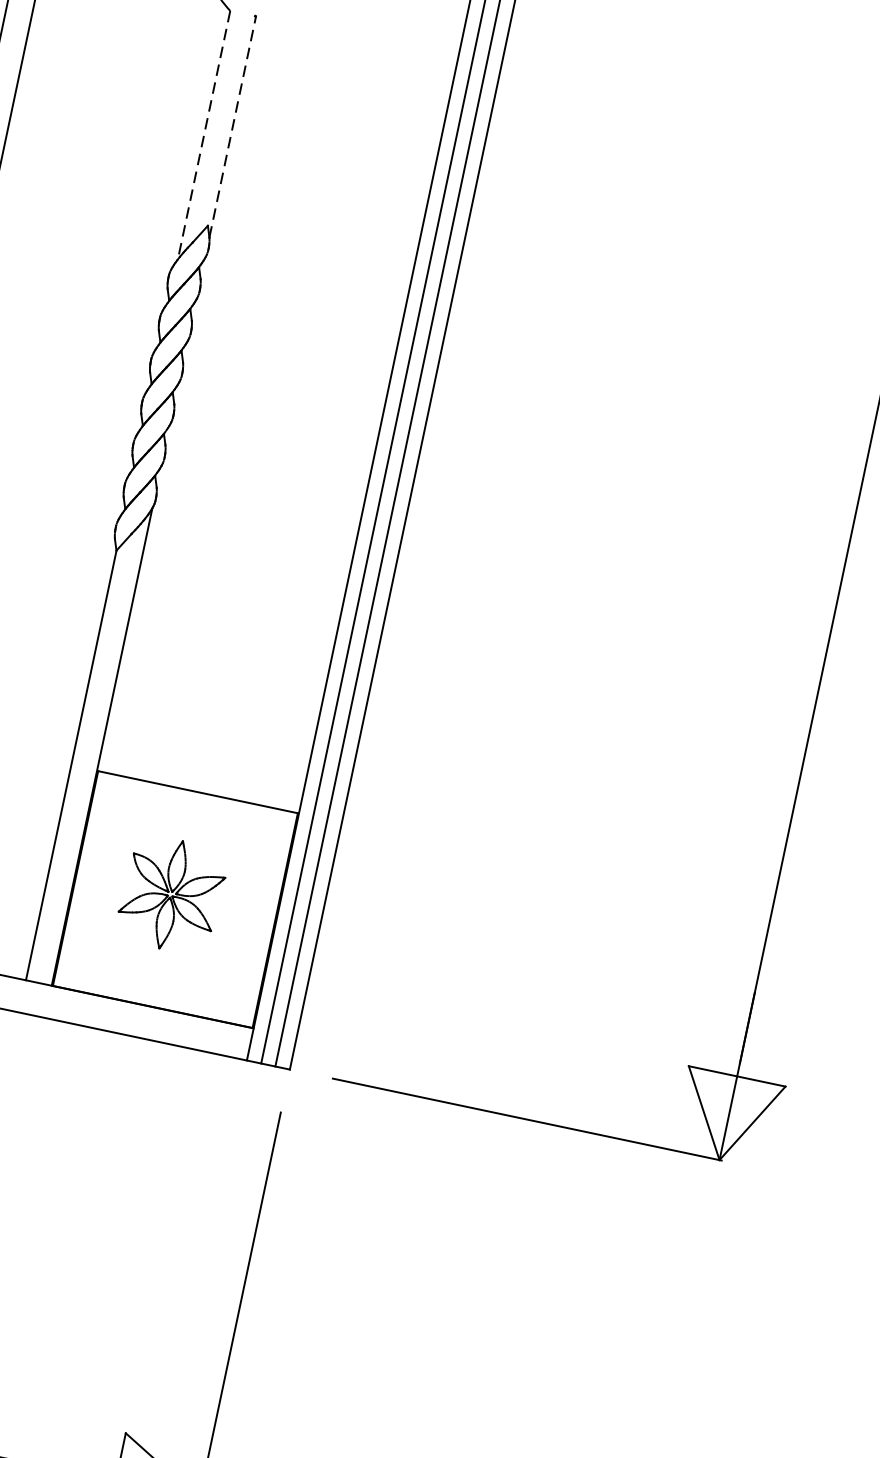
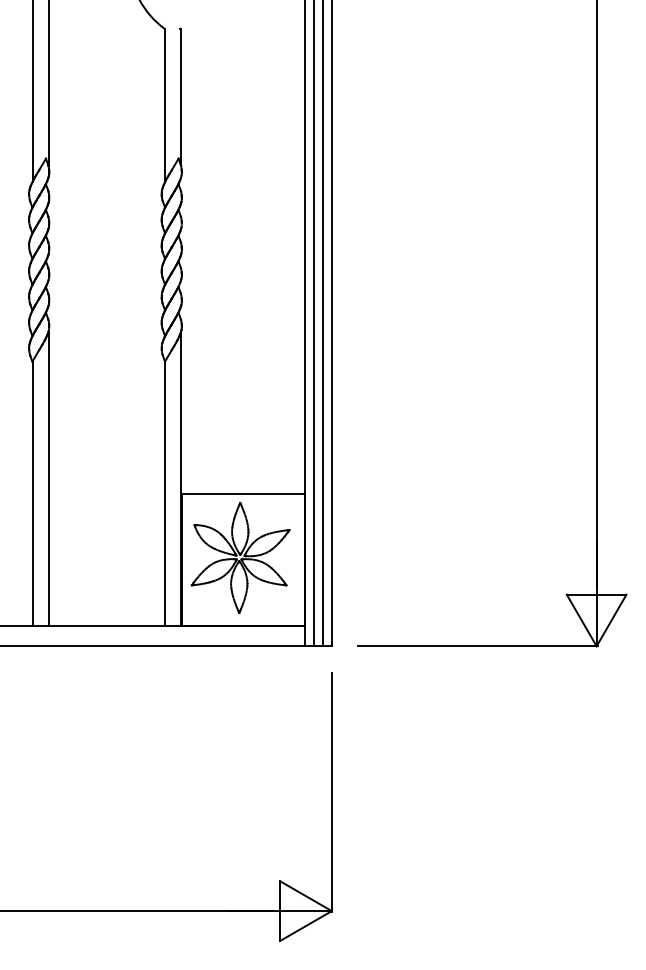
line: (232, 125) -> (180, 96), dashed -> solid
line: (204, 135) -> (165, 105), dashed -> solid
part: (172, 894) -> (240, 557), size x1.67

